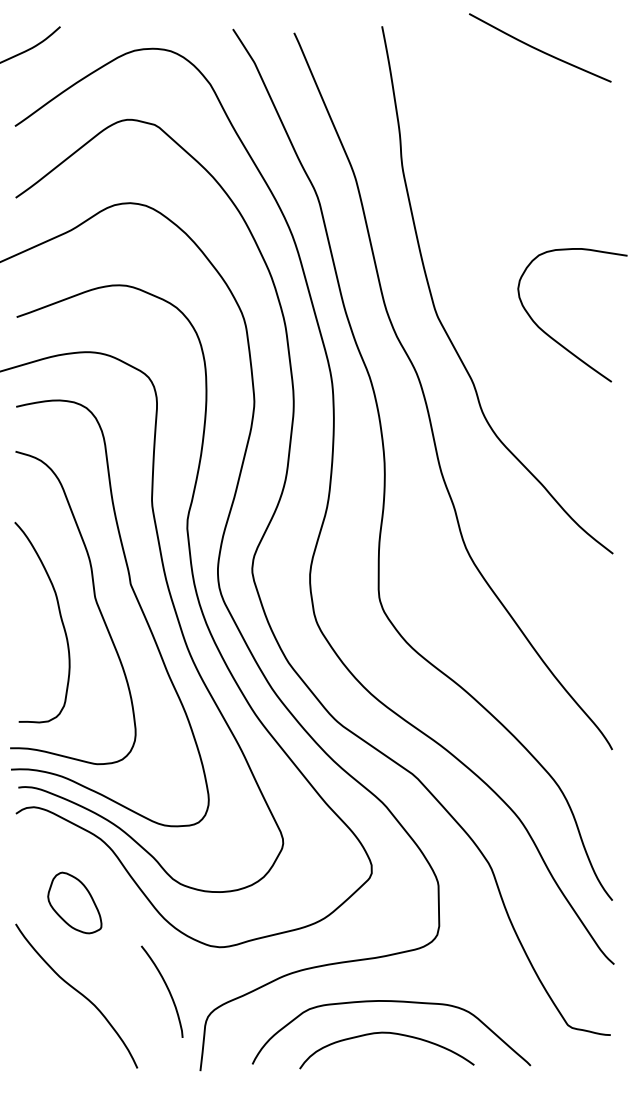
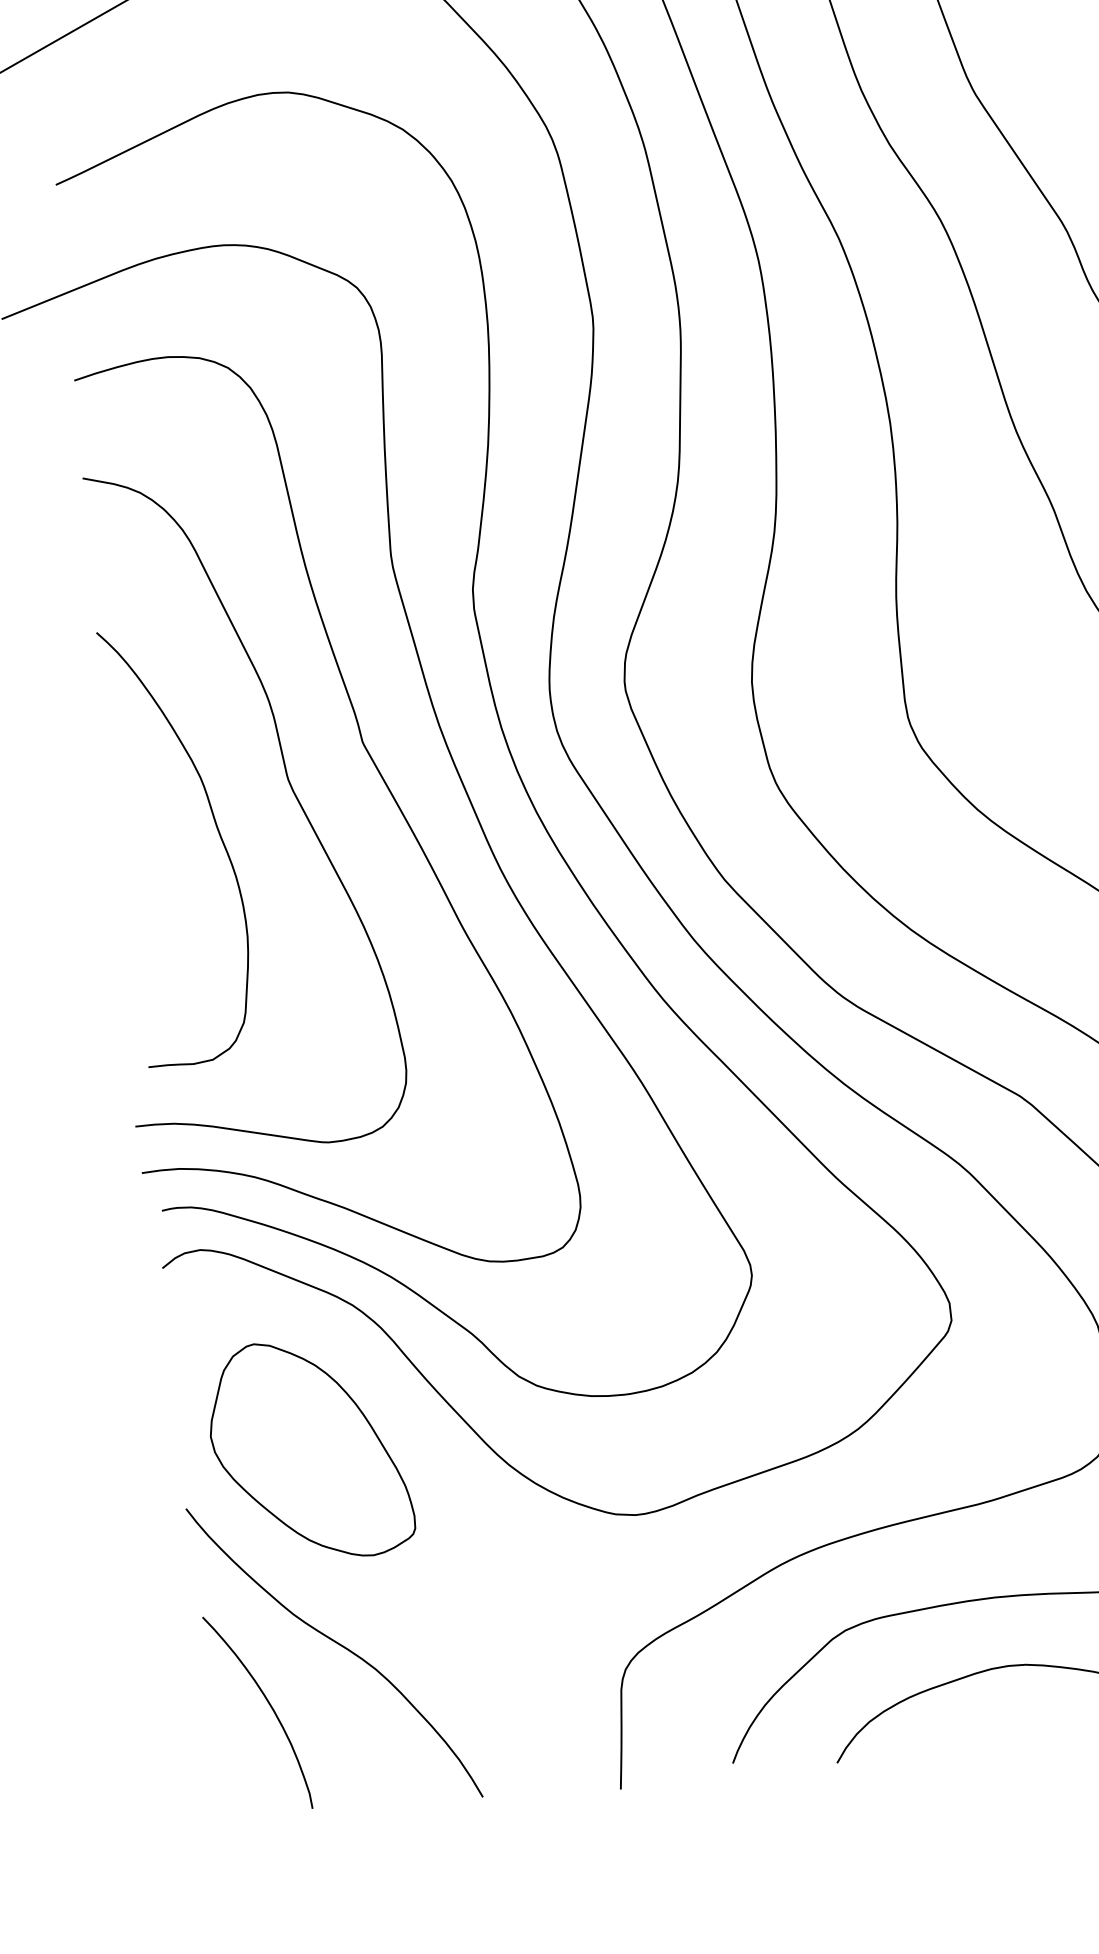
part: (74, 902) -> (309, 1449), size x1.67
curve: (167, 990) -> (269, 1708), moved

